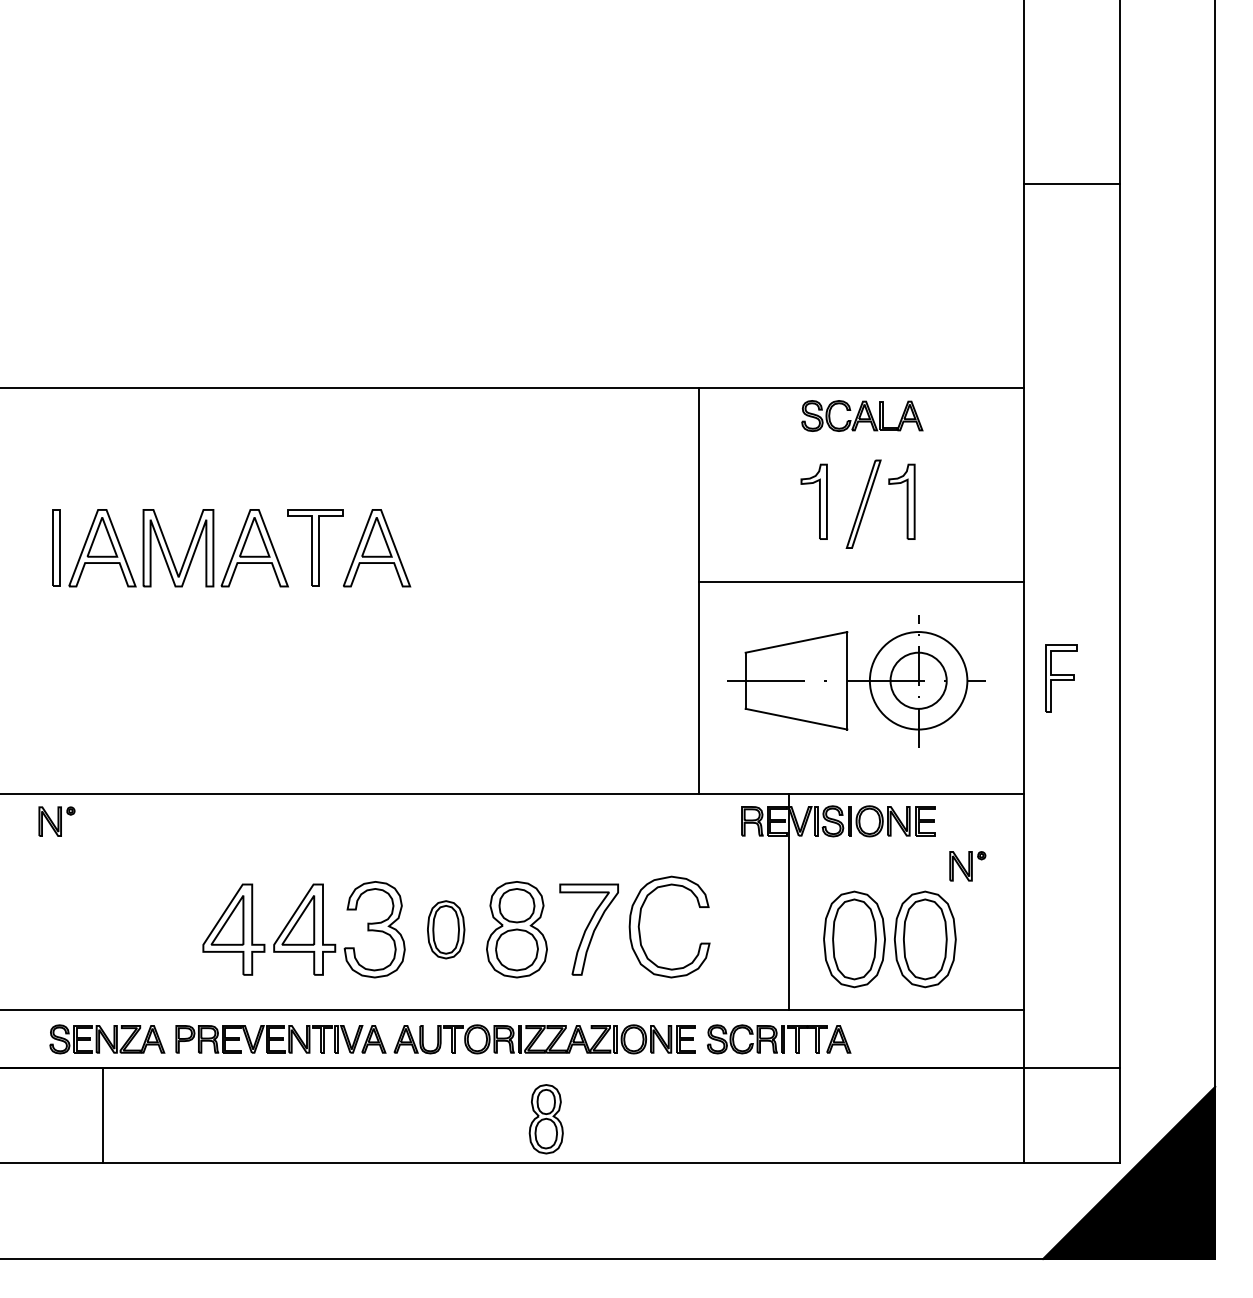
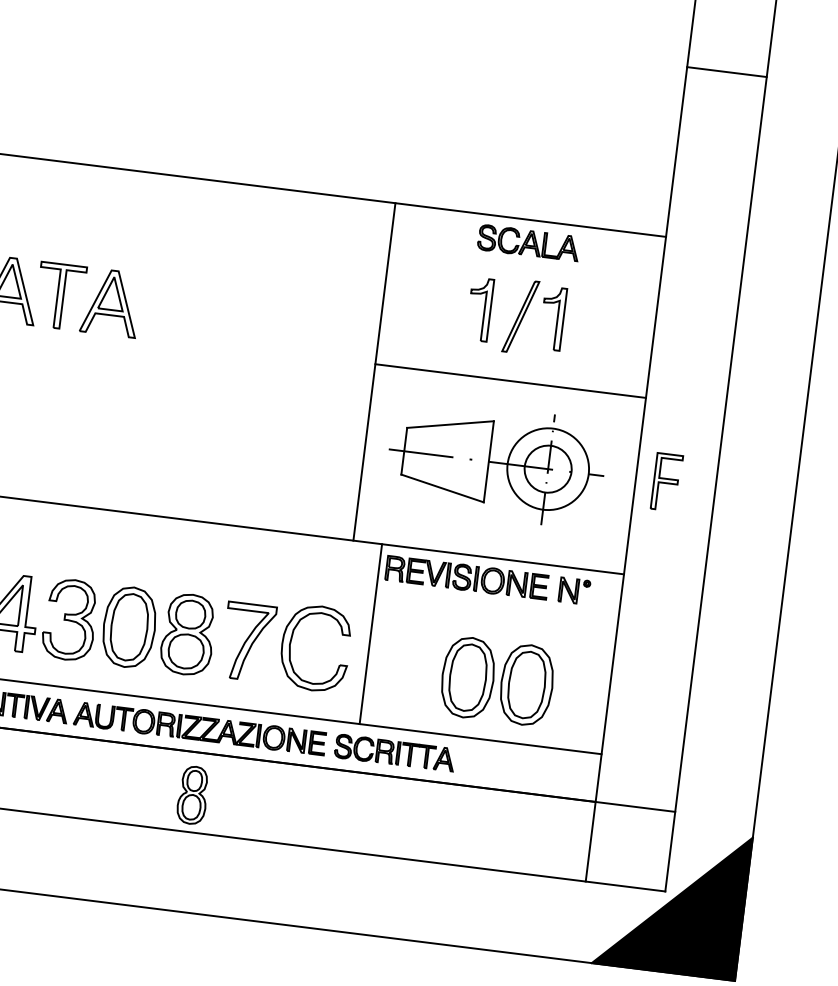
part: (967, 866) -> (574, 591), moved
line: (789, 902) -> (371, 634), moved
part: (445, 929) -> (128, 627), size x1.67

